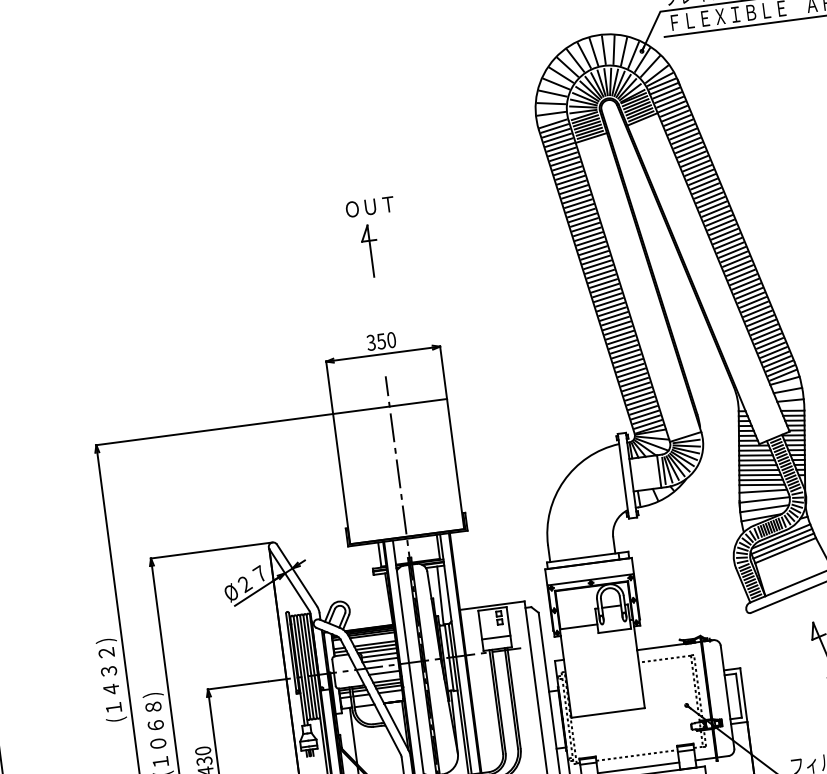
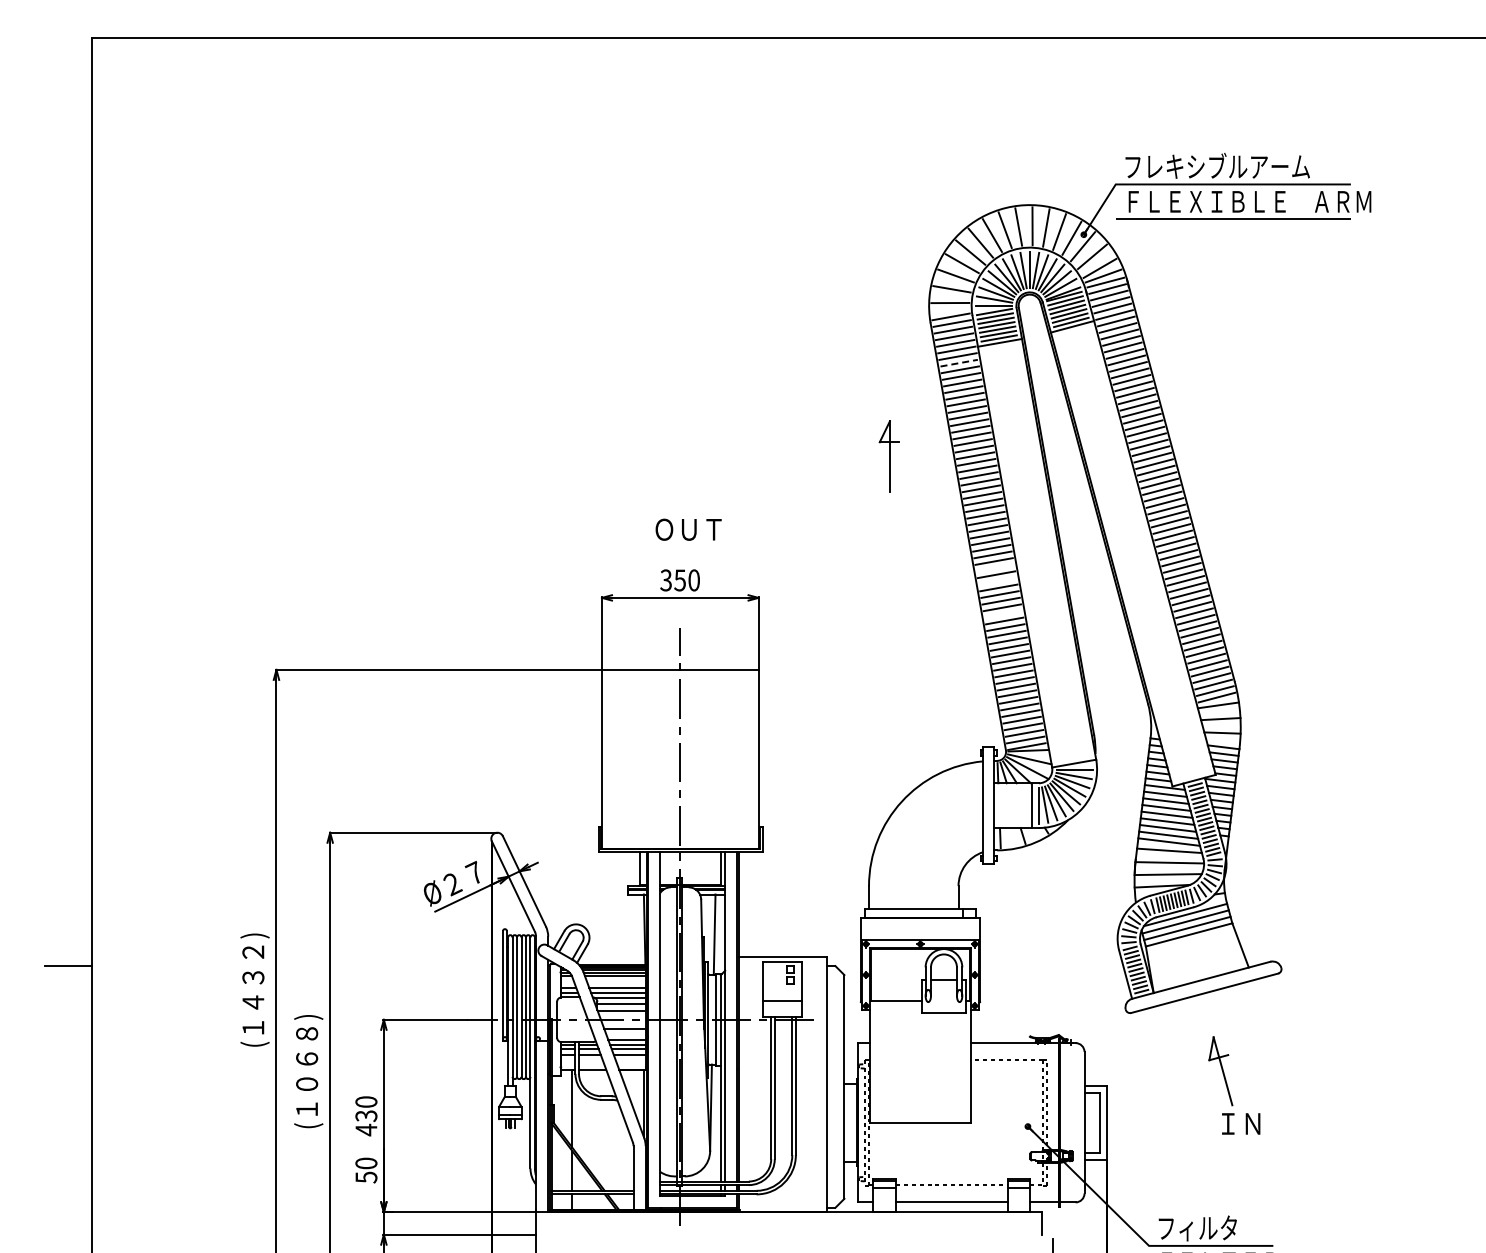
line: (563, 156) -> (959, 363), solid -> dashed
text: (369, 206) -> (688, 529), moved
part: (369, 251) -> (888, 456), moved
line: (608, 301) -> (994, 567), removed
line: (612, 311) -> (997, 580), removed
line: (619, 335) -> (1003, 614), removed

